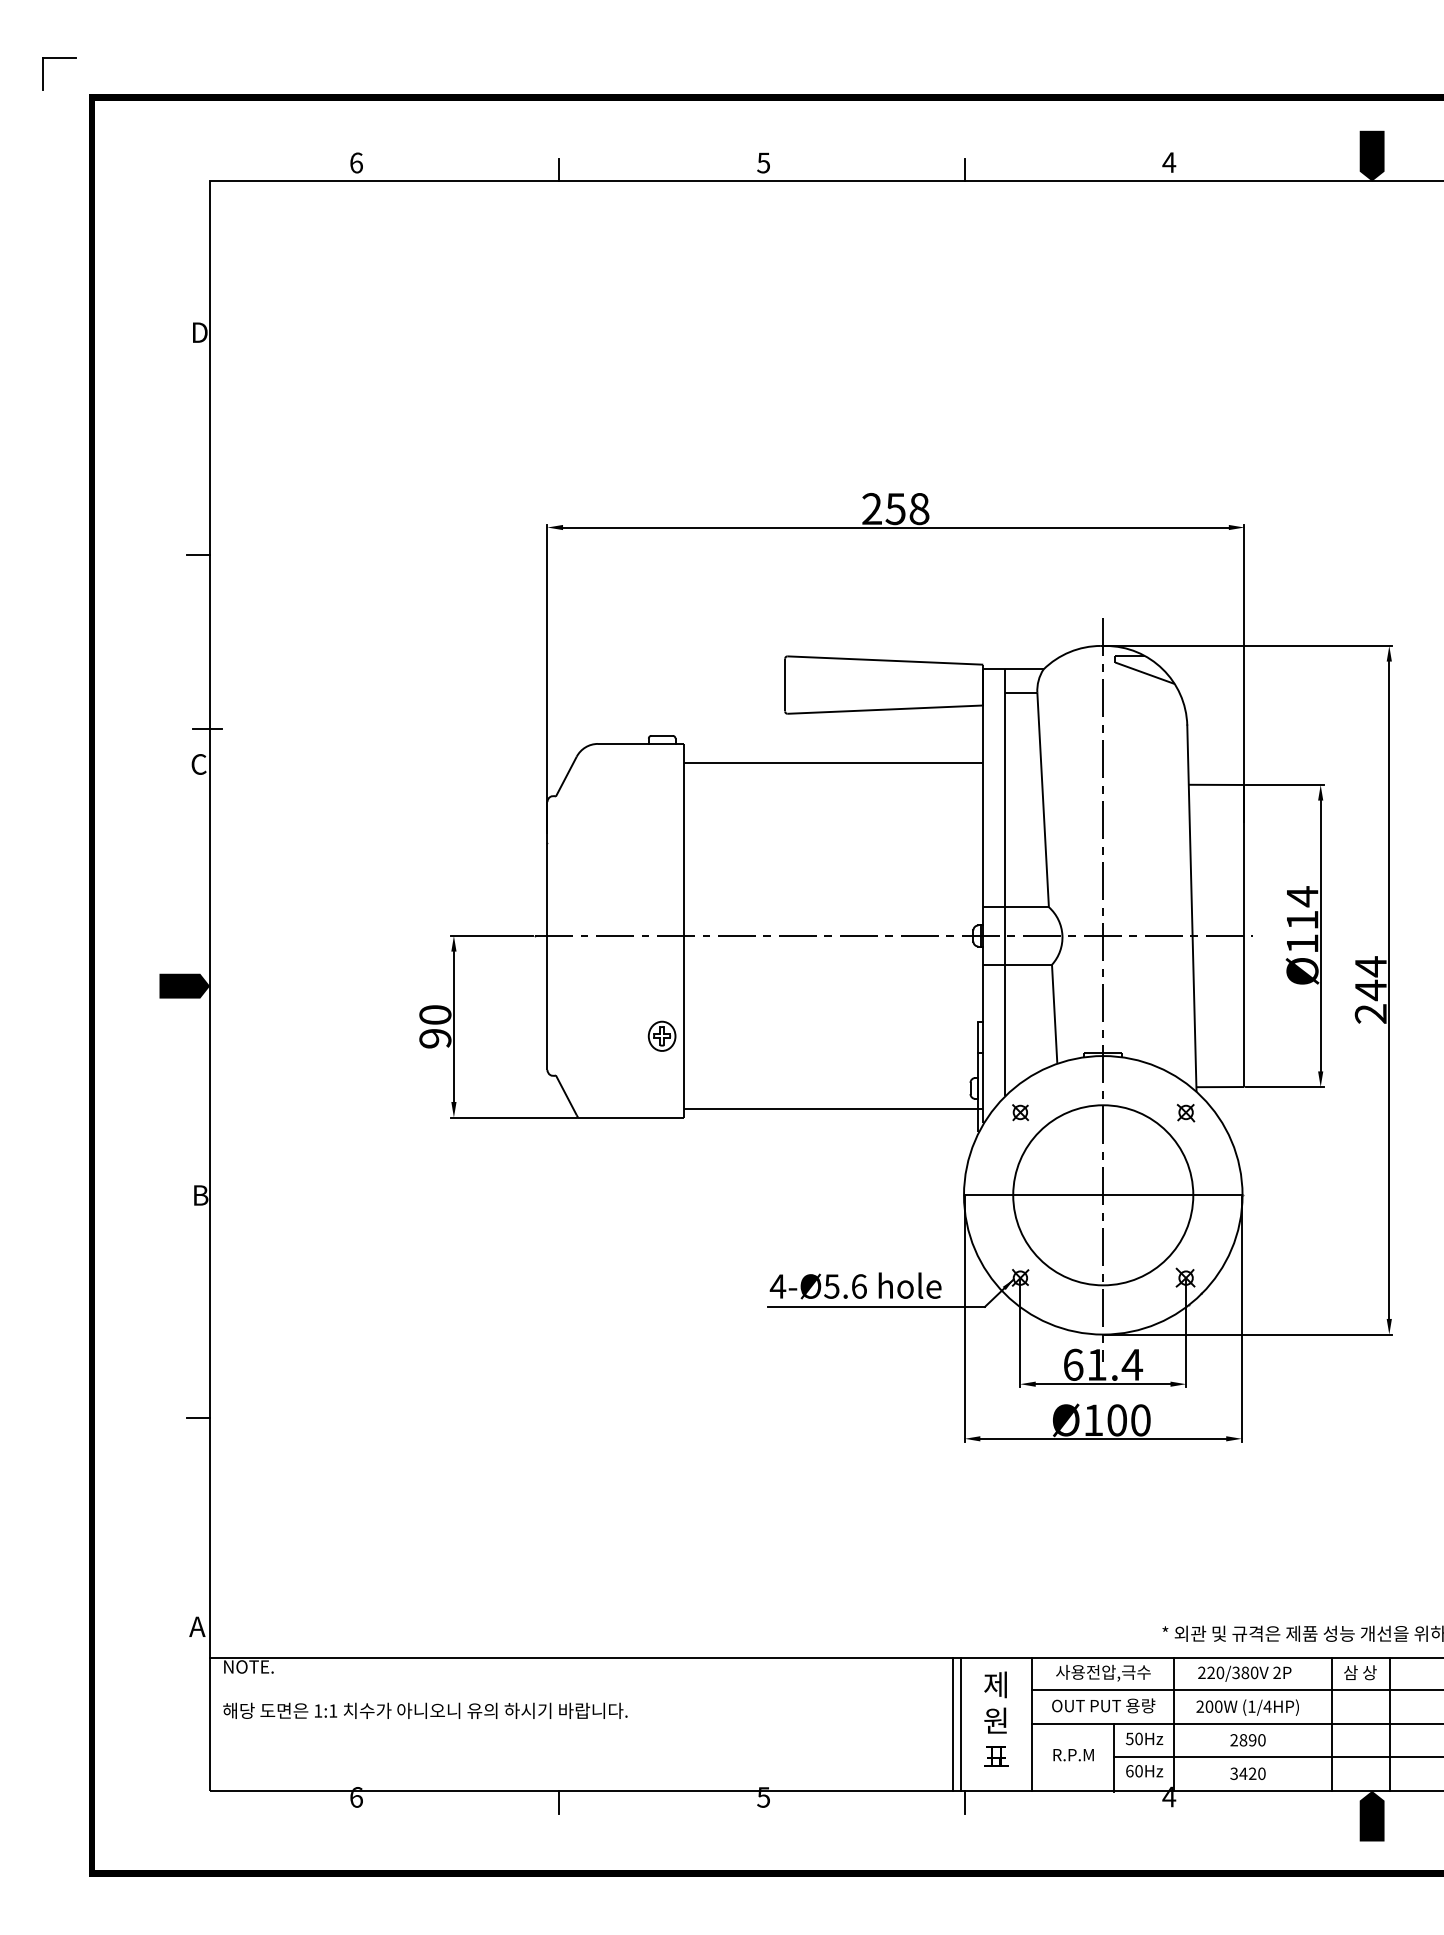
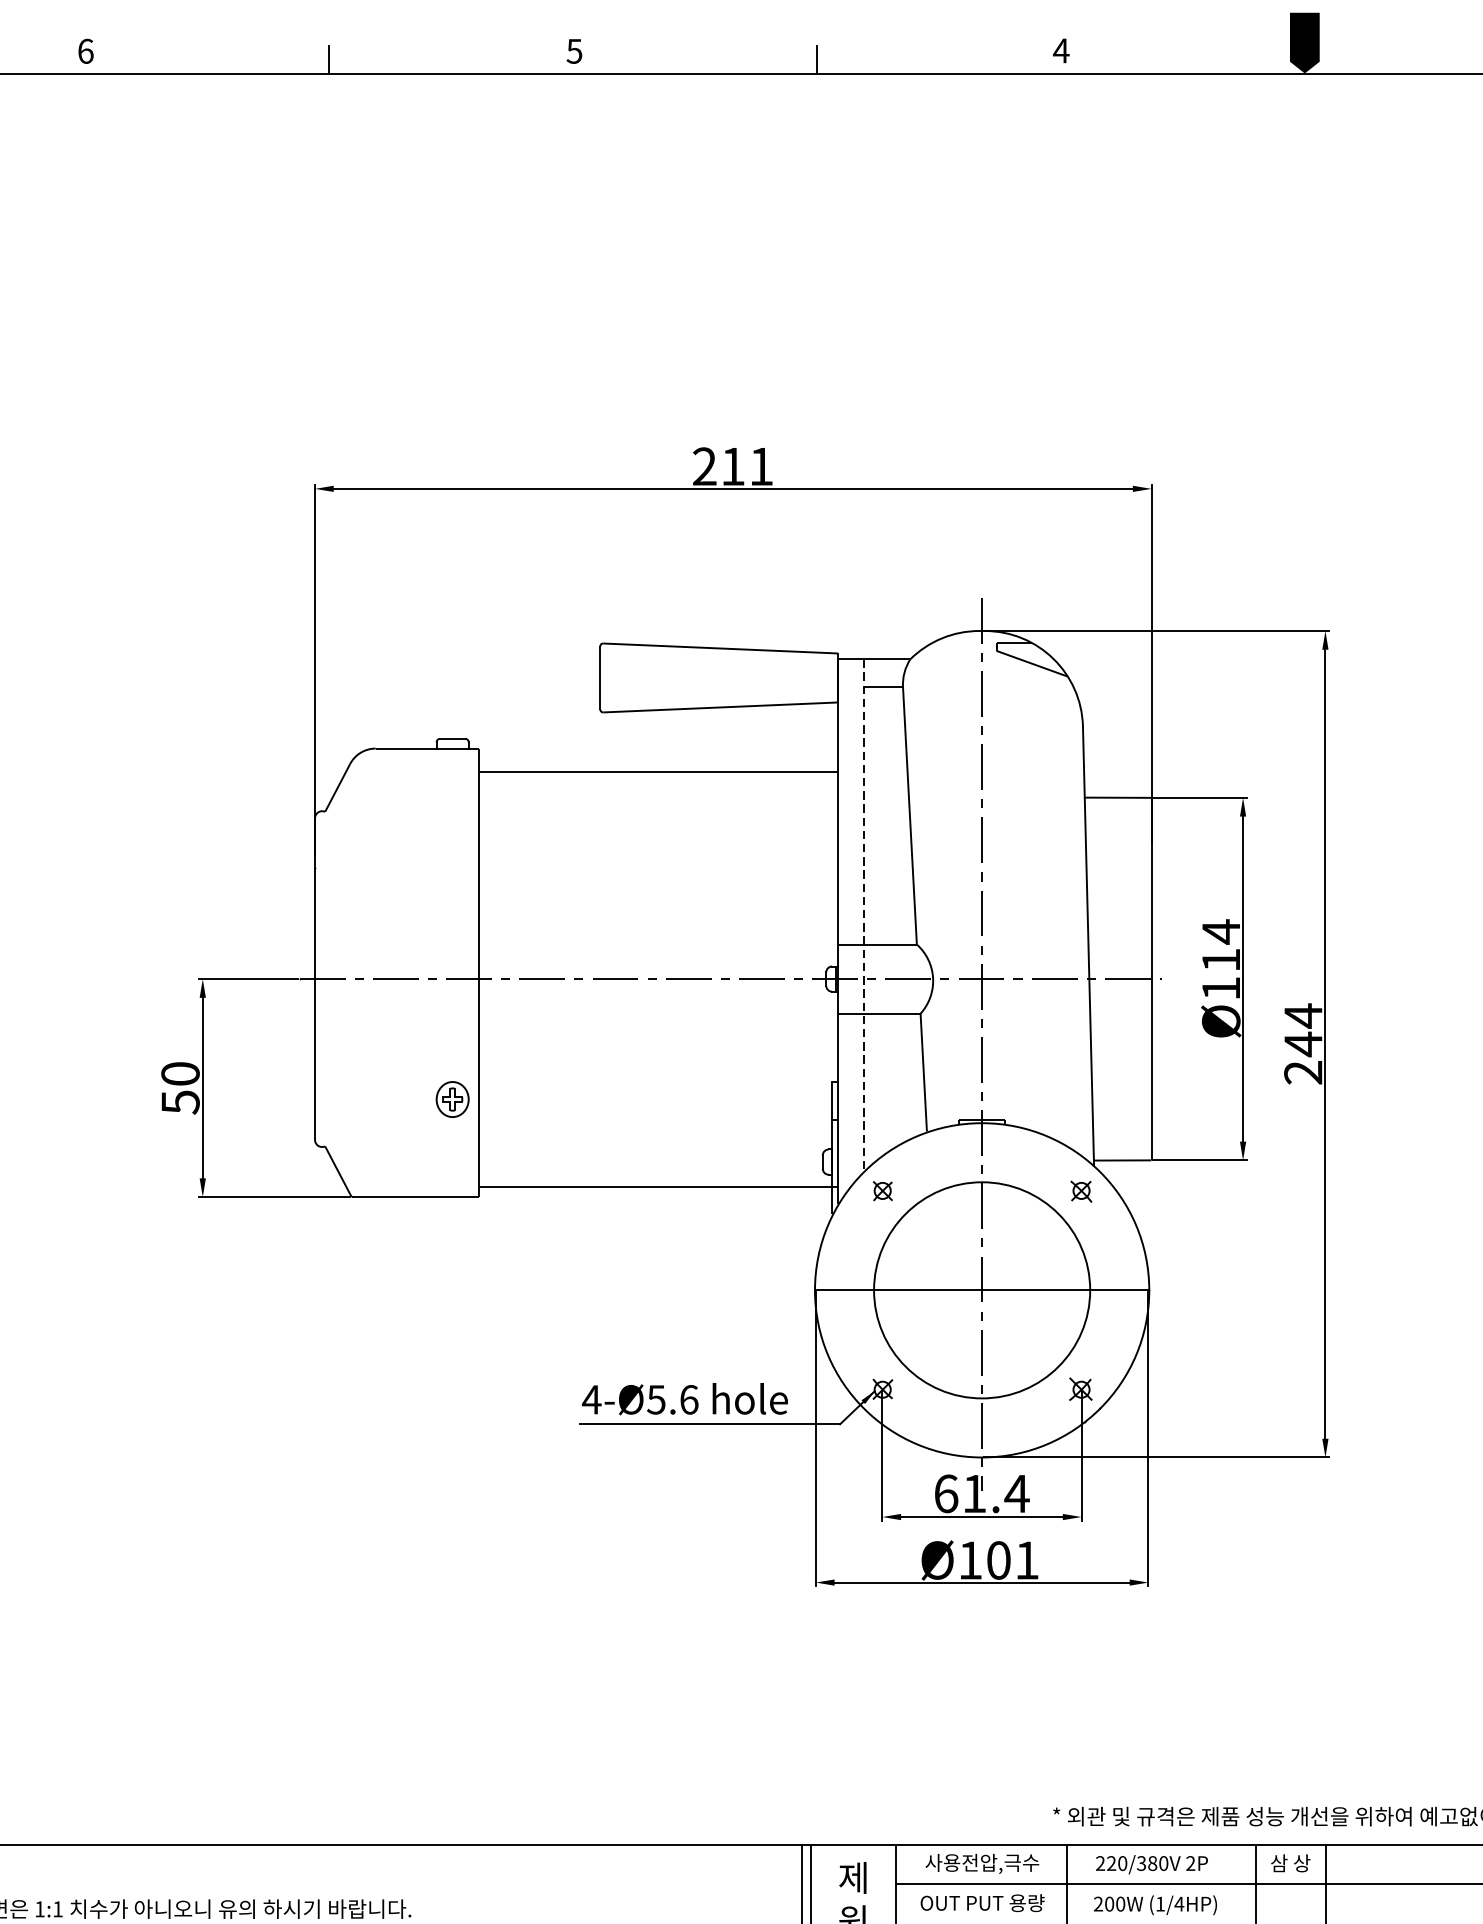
text: (907, 509) -> (747, 467), 258 -> 211
line: (1004, 883) -> (863, 916), solid -> dashed
text: (435, 1038) -> (180, 1102), 90 -> 50
text: (1140, 1420) -> (1026, 1560), Ø100 -> Ø101

